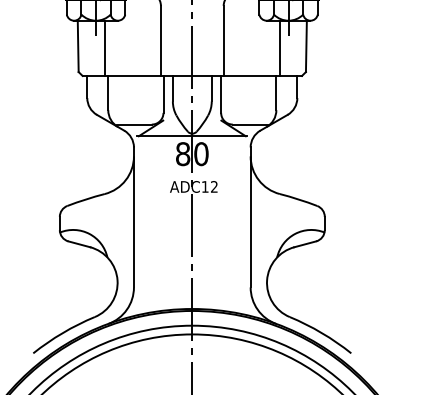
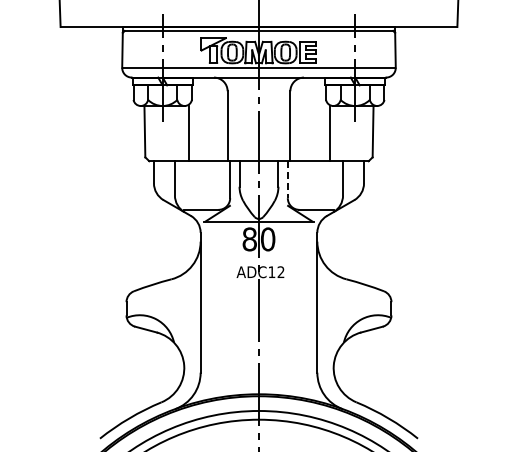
line: (104, 48) -> (188, 133), moved
line: (279, 48) -> (329, 133), moved
line: (220, 95) -> (287, 180), solid -> dashed

